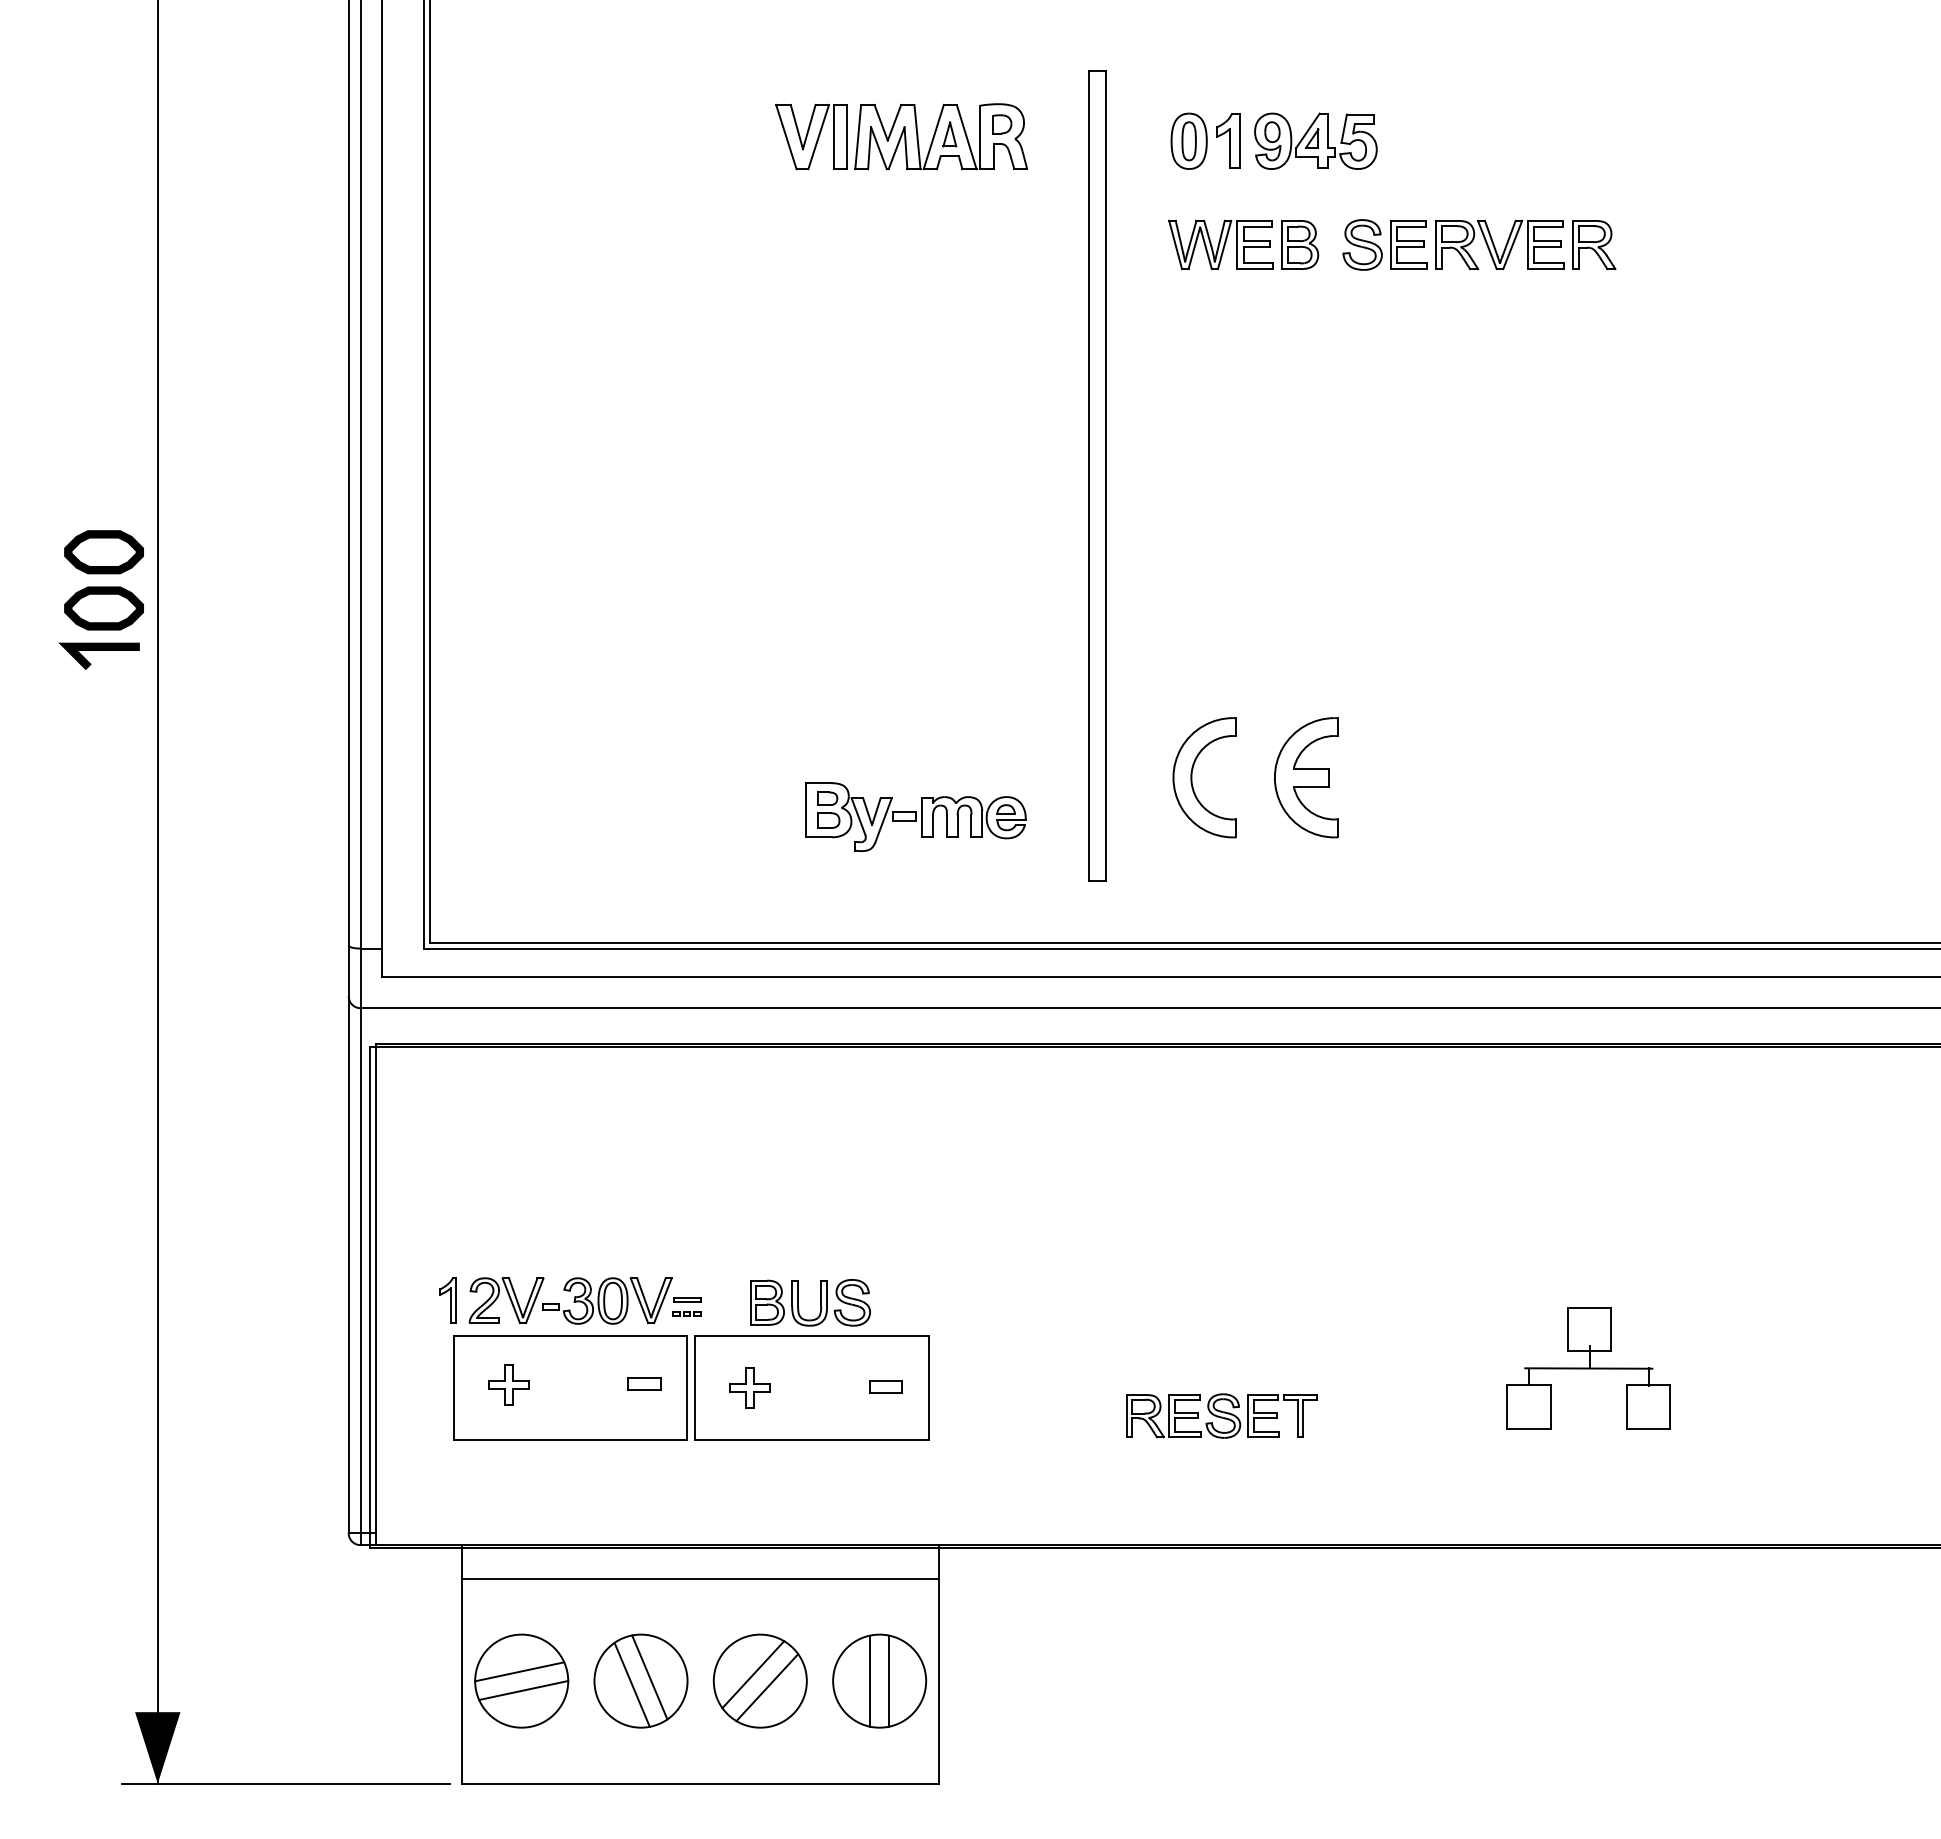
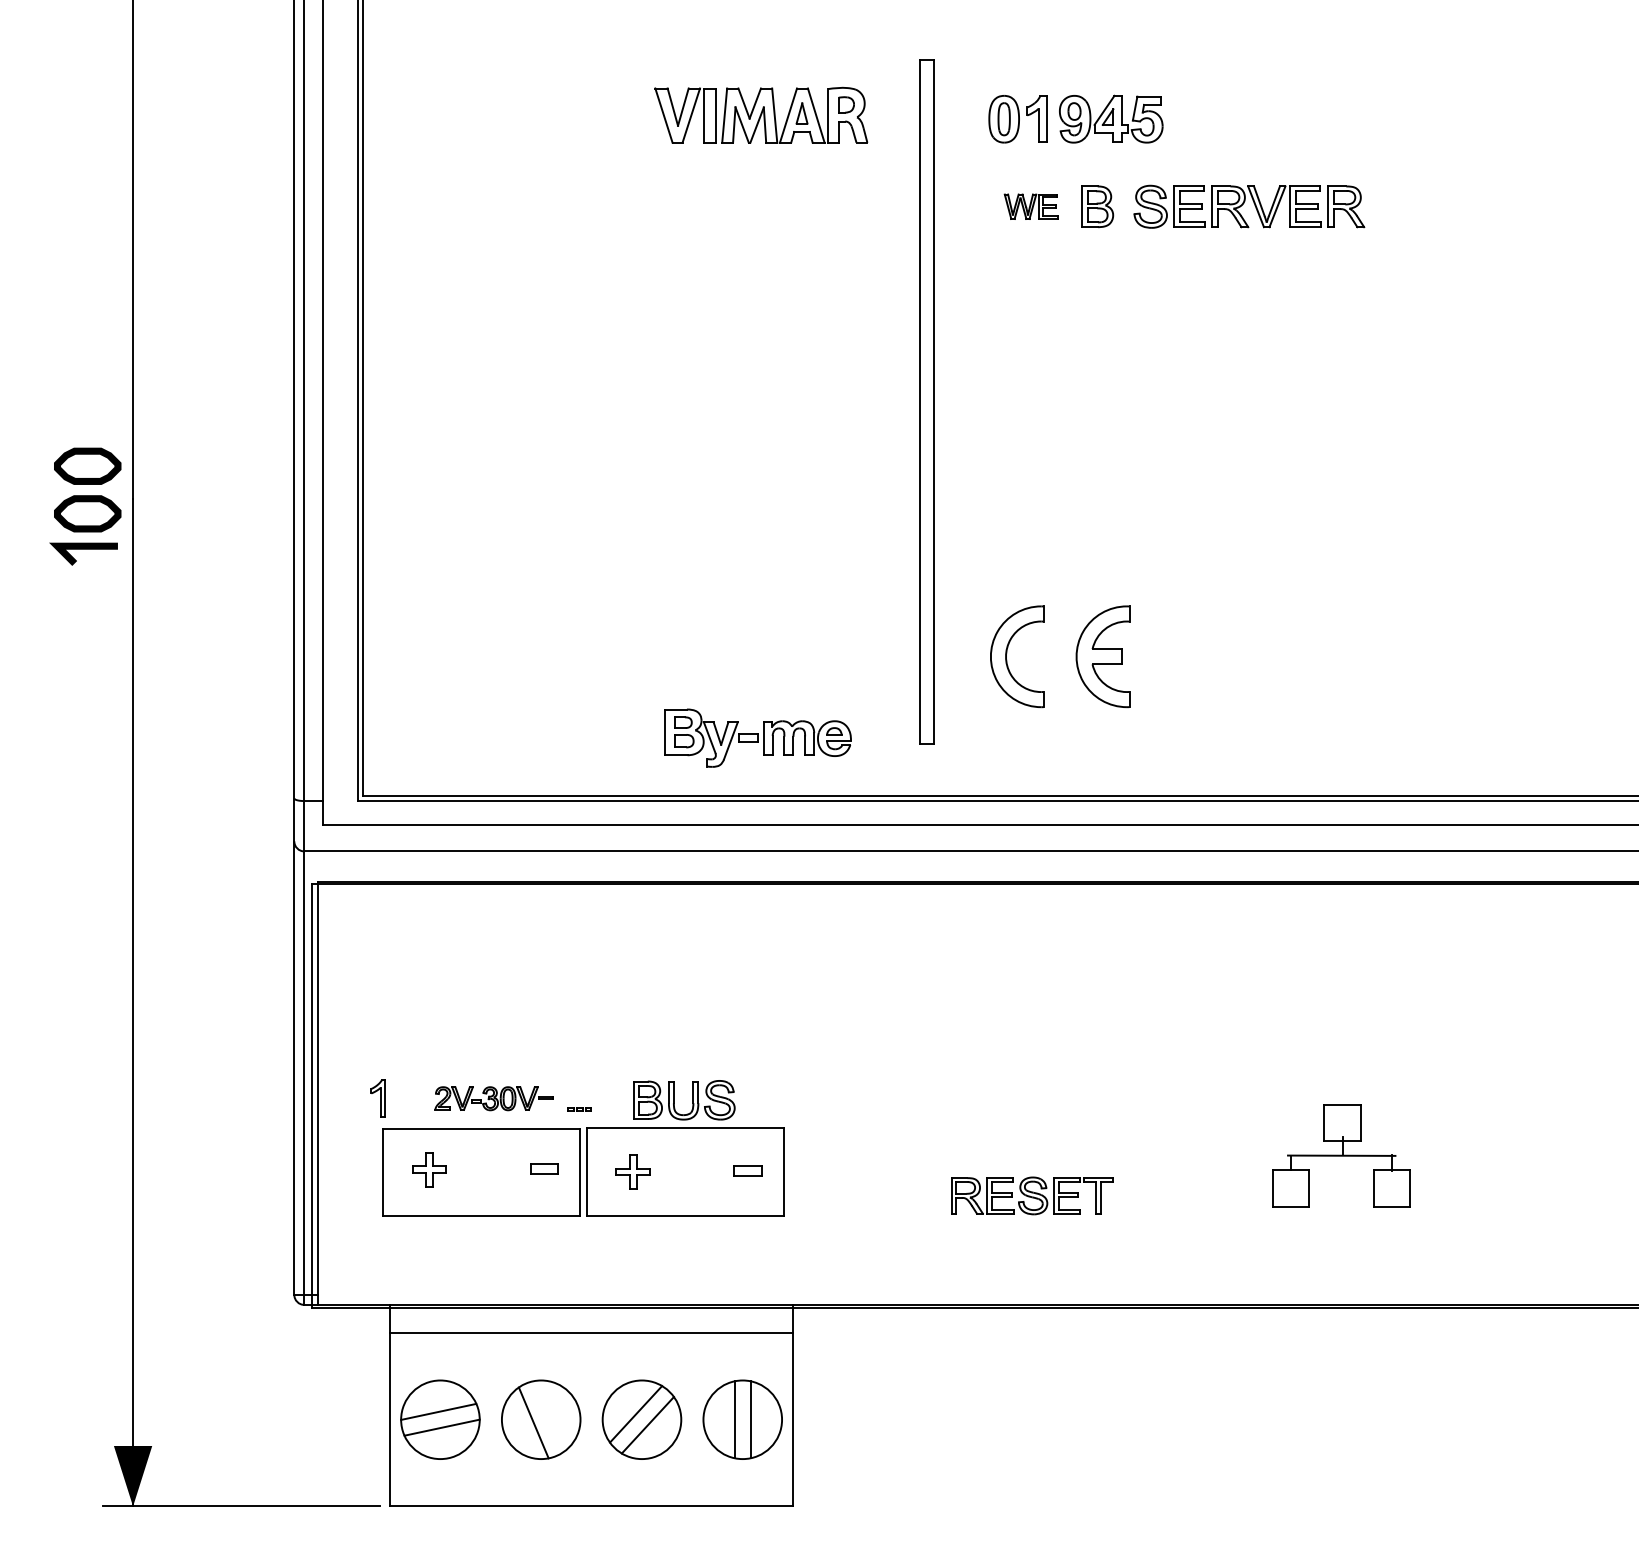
part: (1220, 244) -> (1030, 206), size x0.6
part: (915, 816) -> (757, 737), moved
part: (584, 1300) -> (493, 1098), size x0.6
line: (649, 1677) -> (548, 1416), removed

